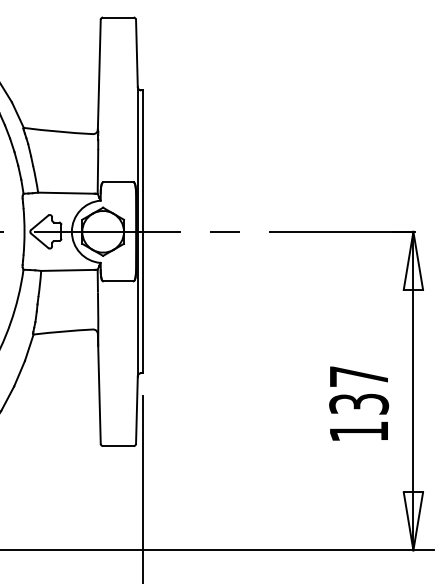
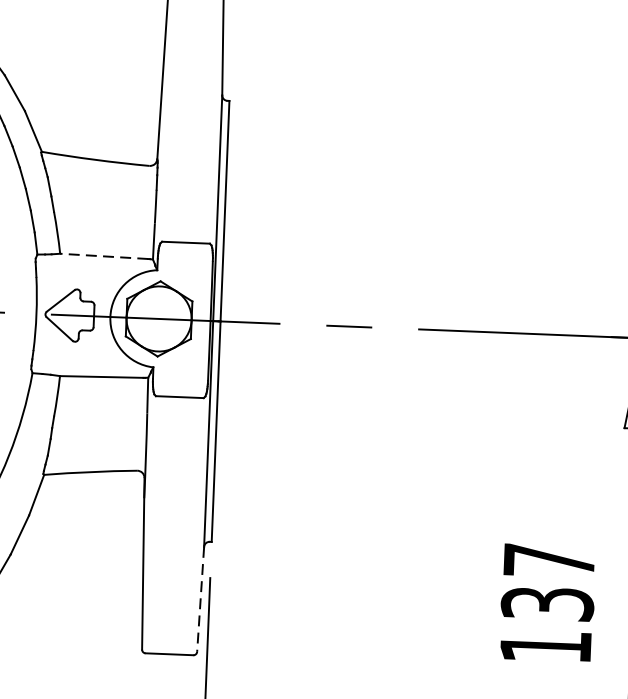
line: (65, 193) -> (102, 256), solid -> dashed
line: (136, 410) -> (199, 599), solid -> dashed

